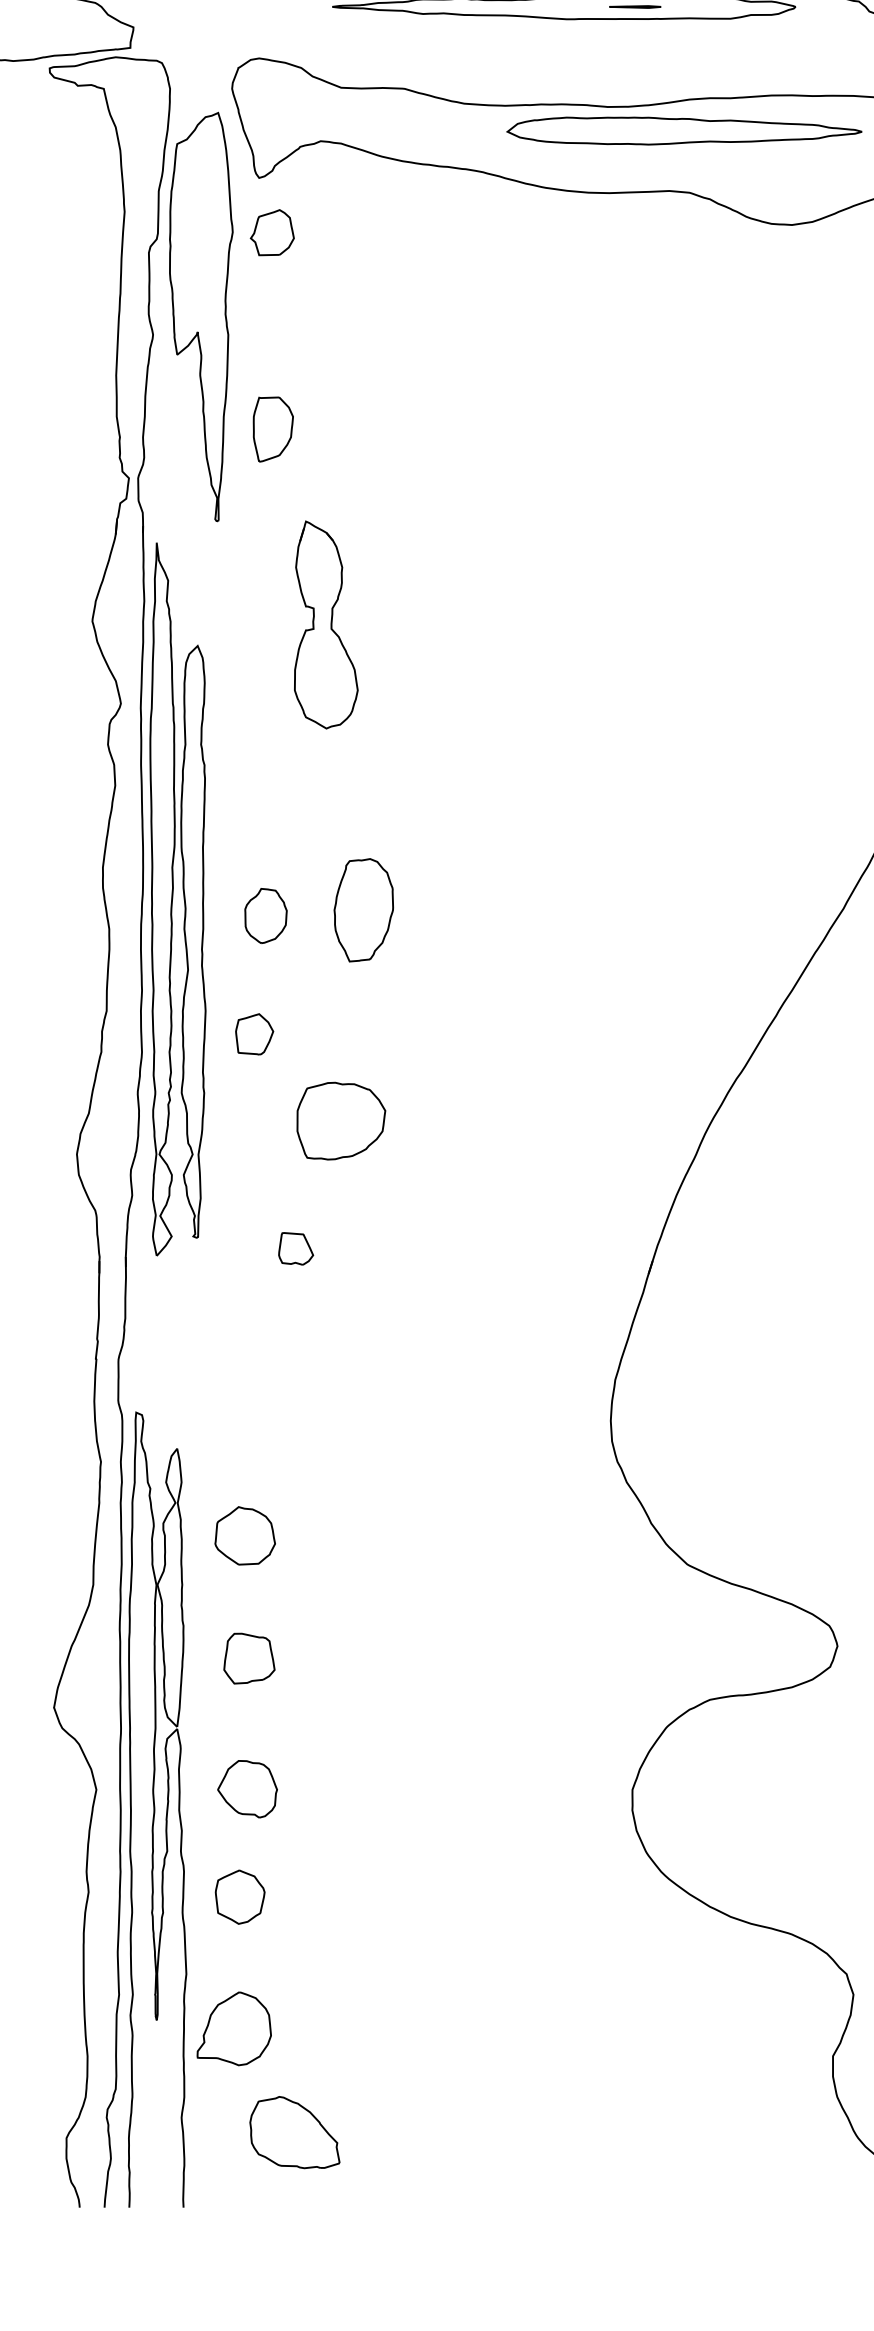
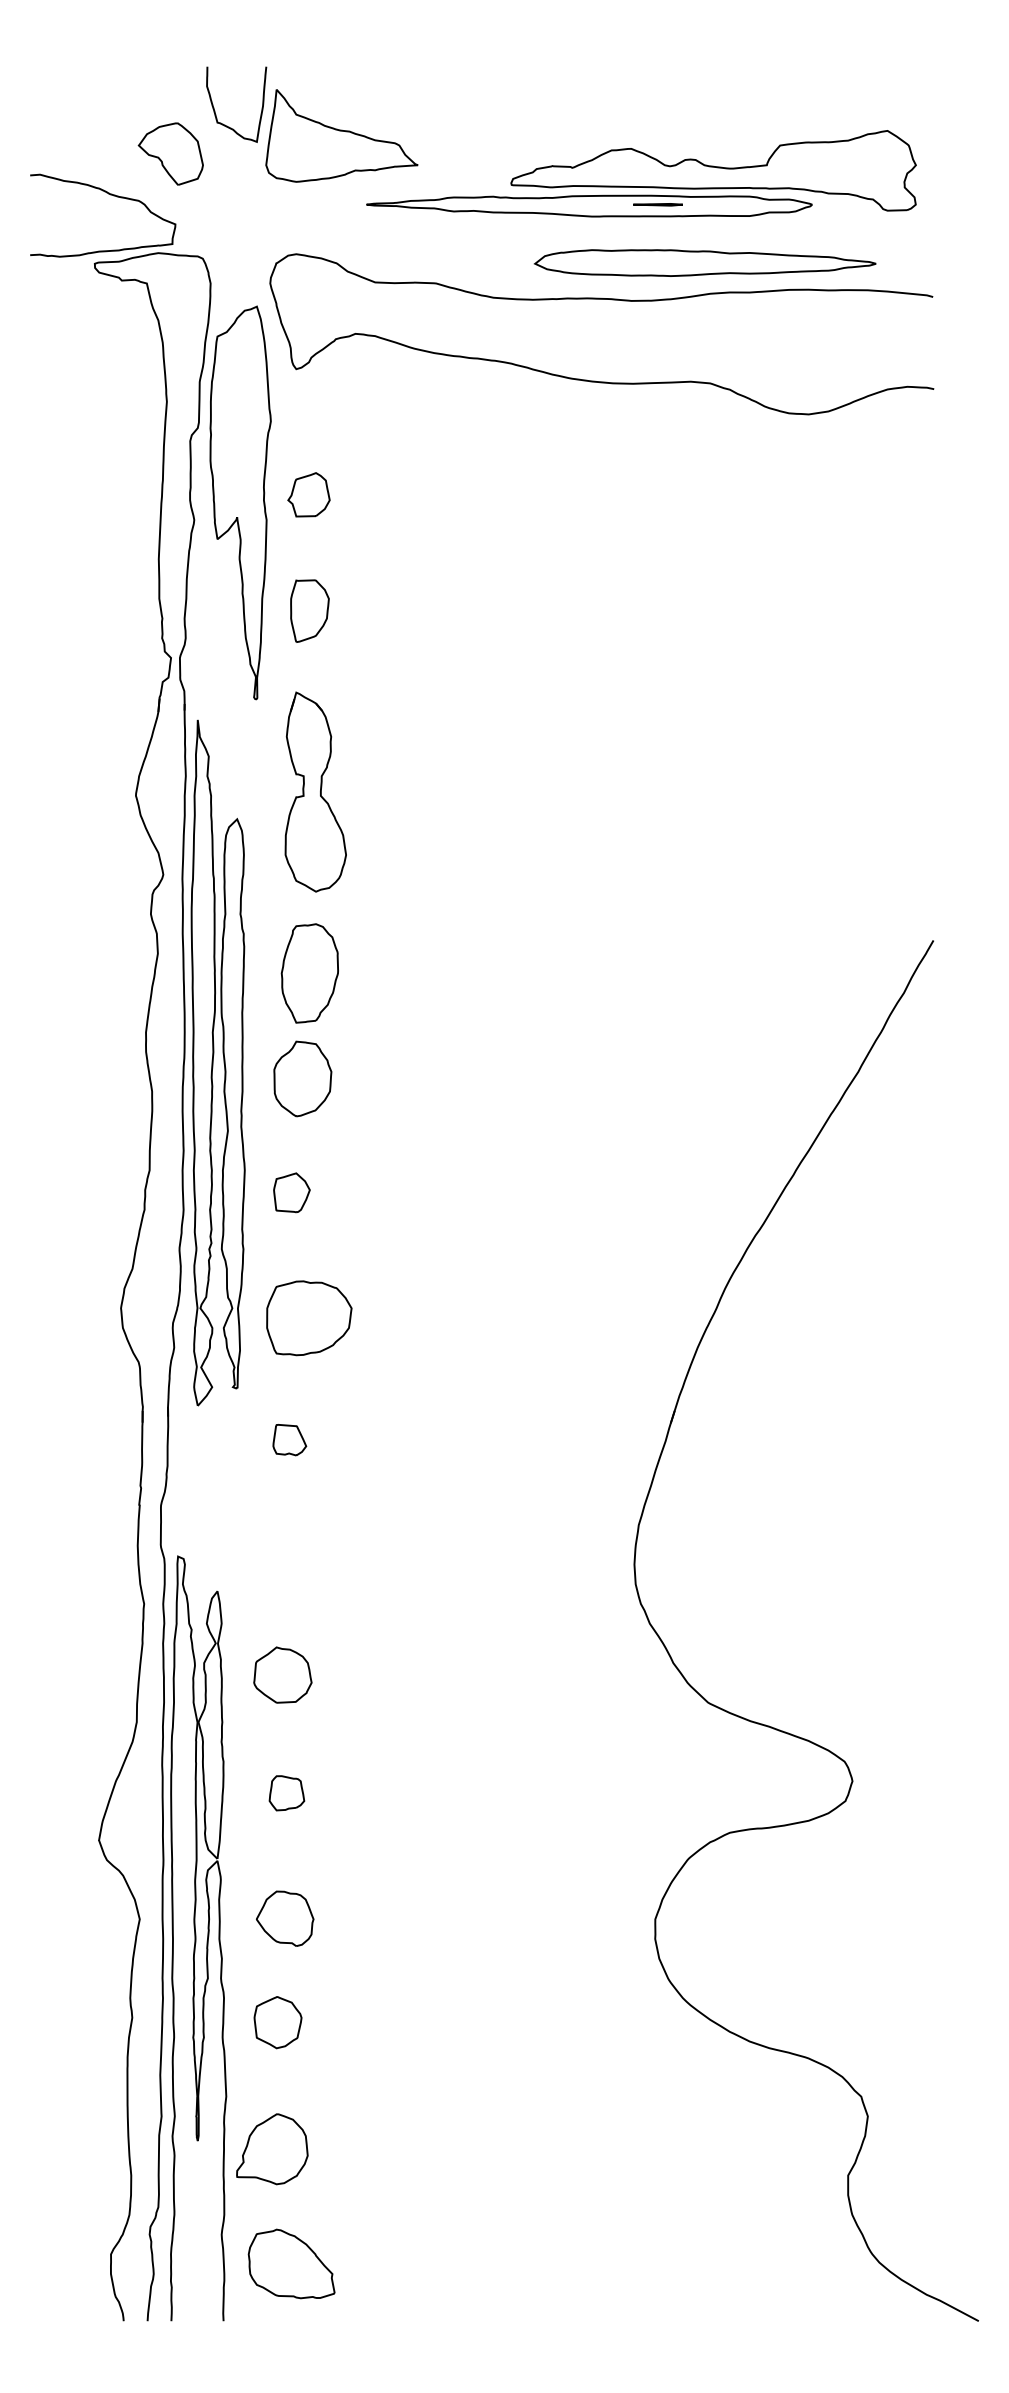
part: (683, 130) -> (704, 262), moved
part: (271, 232) -> (308, 494), moved
part: (325, 624) -> (315, 791), moved
part: (363, 910) -> (309, 973), moved
part: (265, 915) -> (302, 1078), size x1.43
part: (341, 1121) -> (309, 1318), moved
part: (295, 1249) -> (289, 1440), moved
part: (248, 1658) -> (286, 1793), size x0.71
part: (294, 2132) -> (291, 2263), moved

